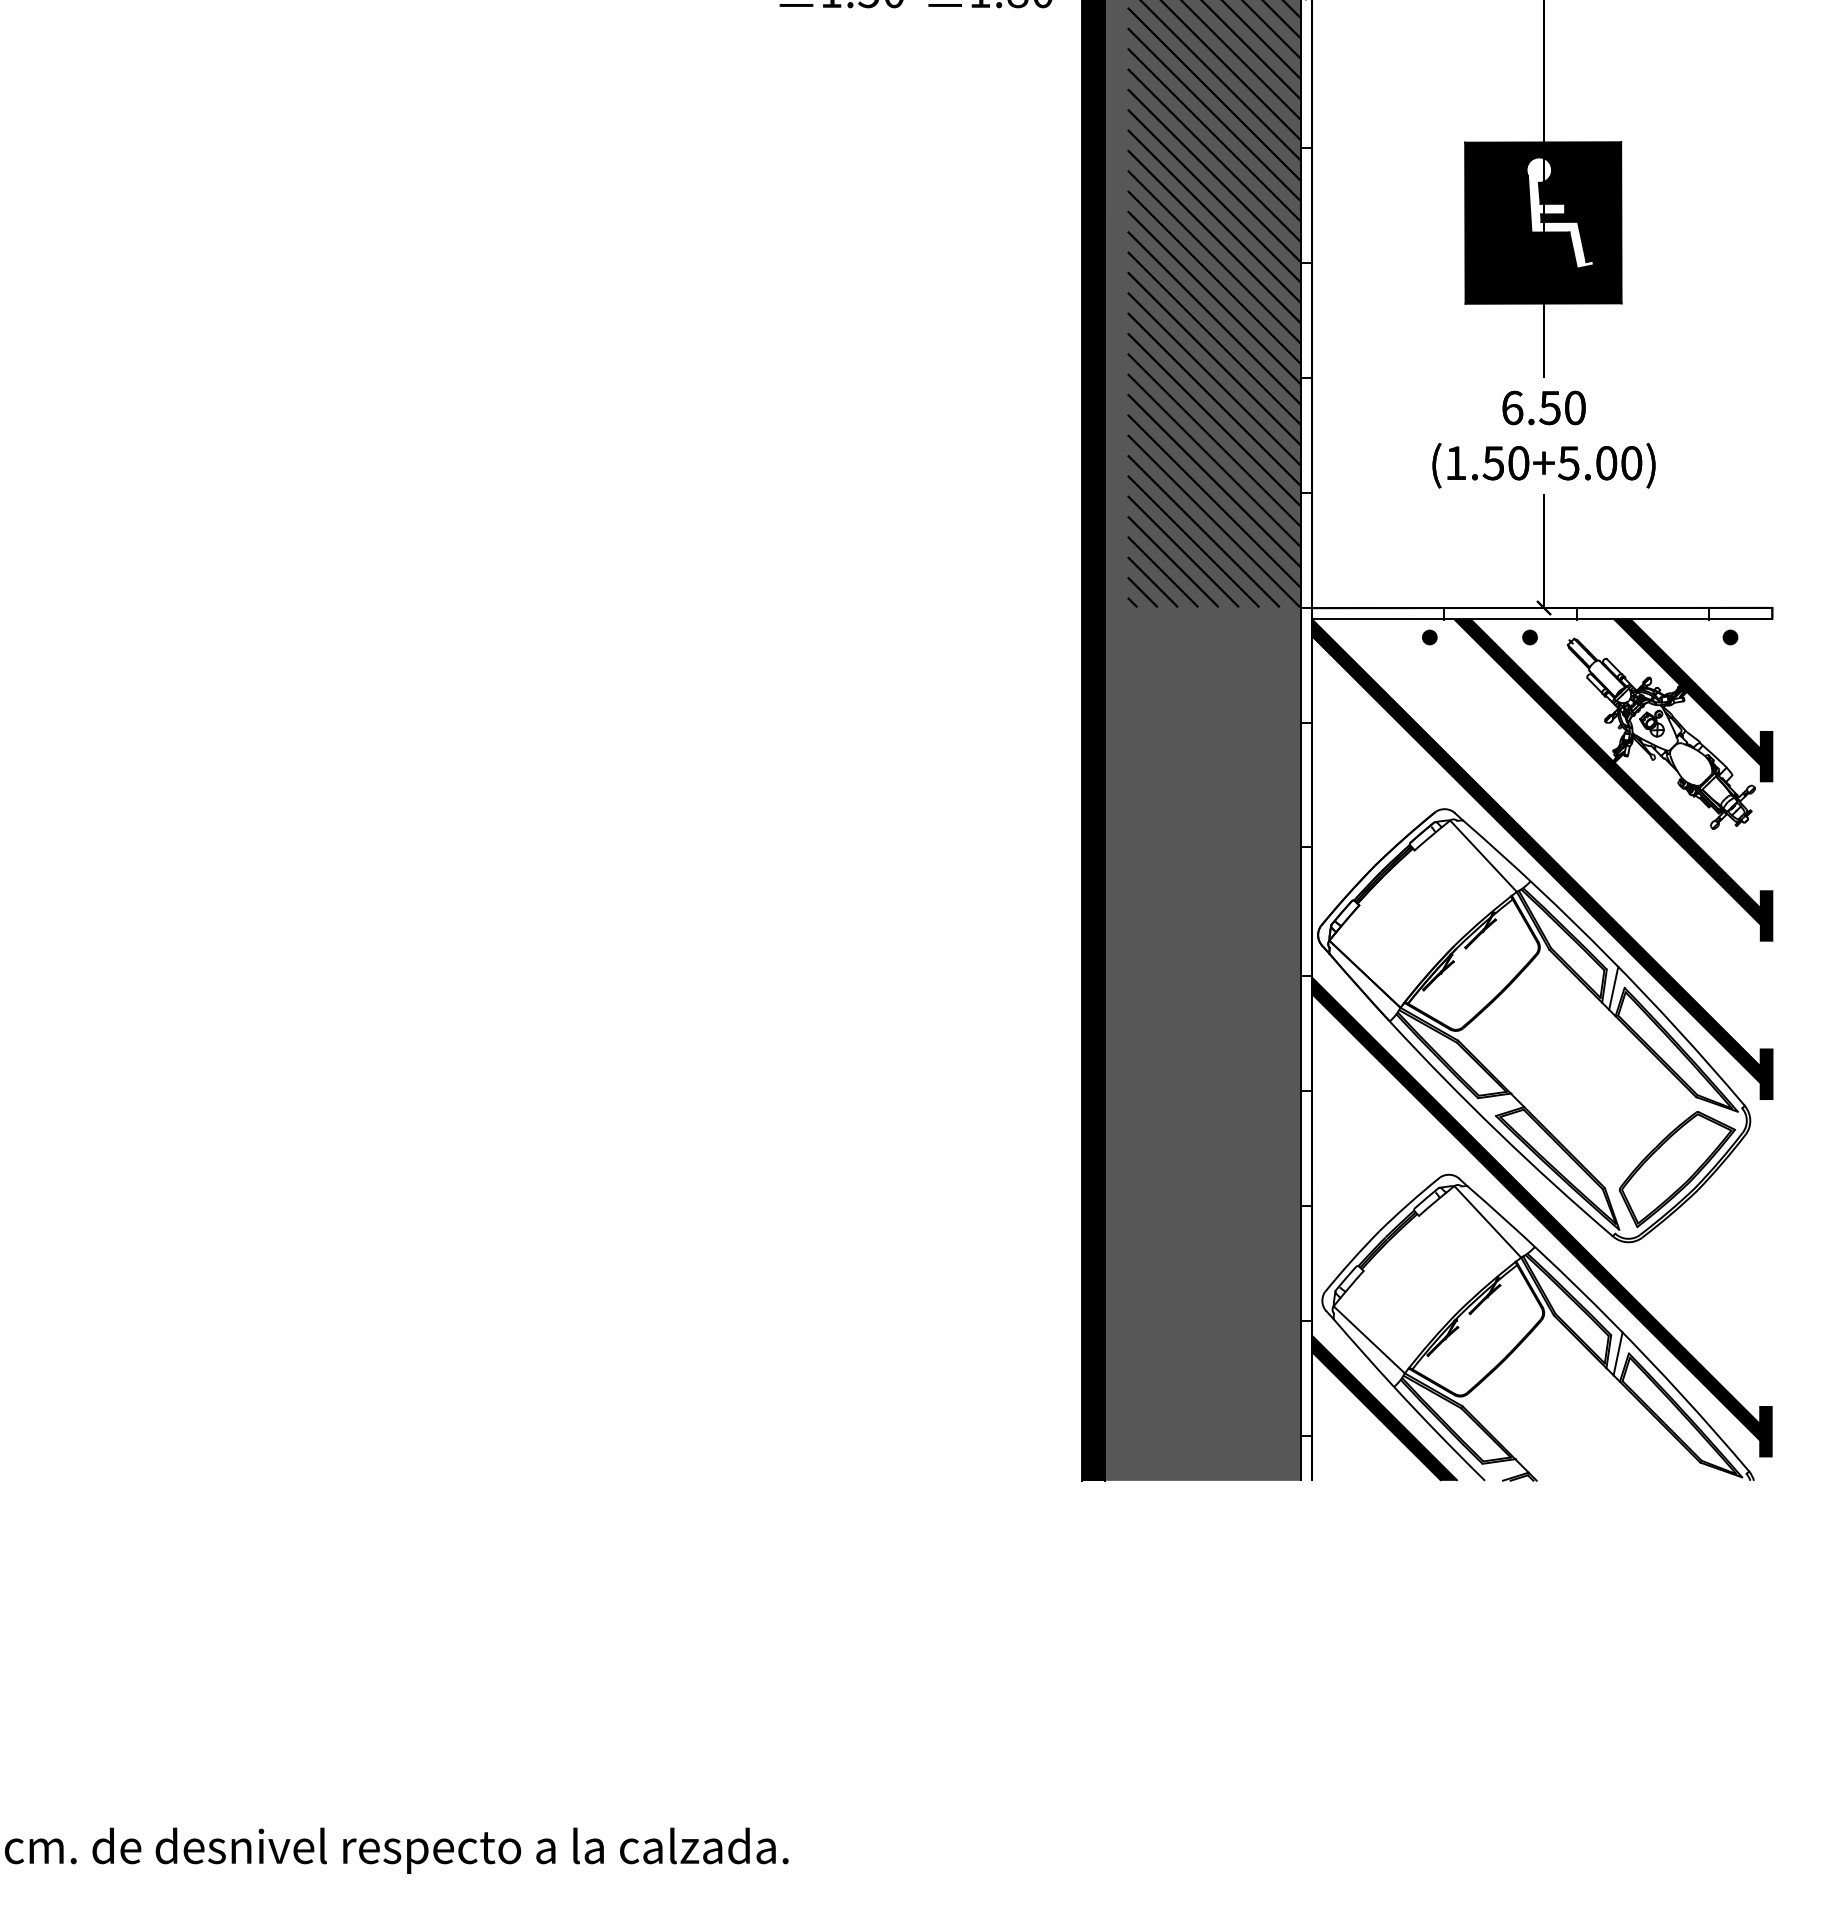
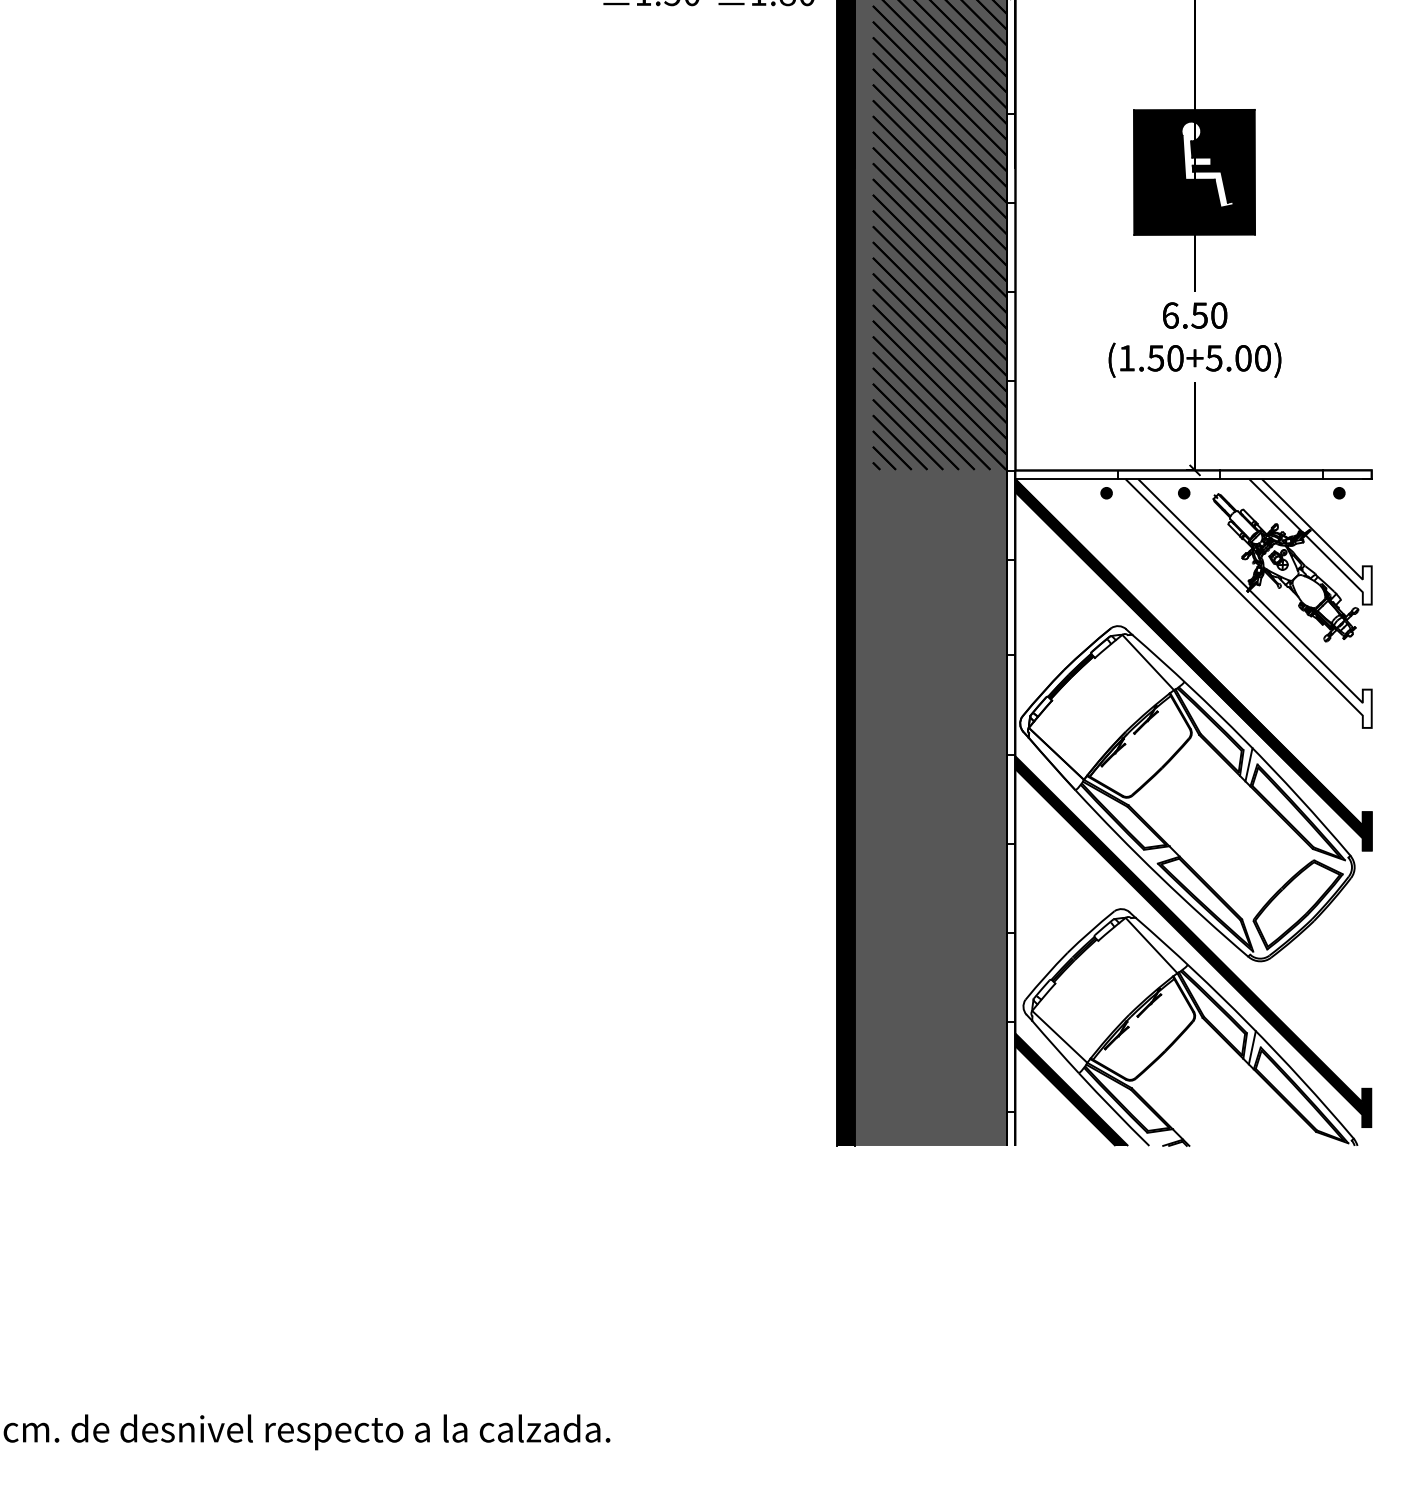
fill: (1693, 700) -> (1310, 542), removed
fill: (1613, 779) -> (1248, 603), removed

